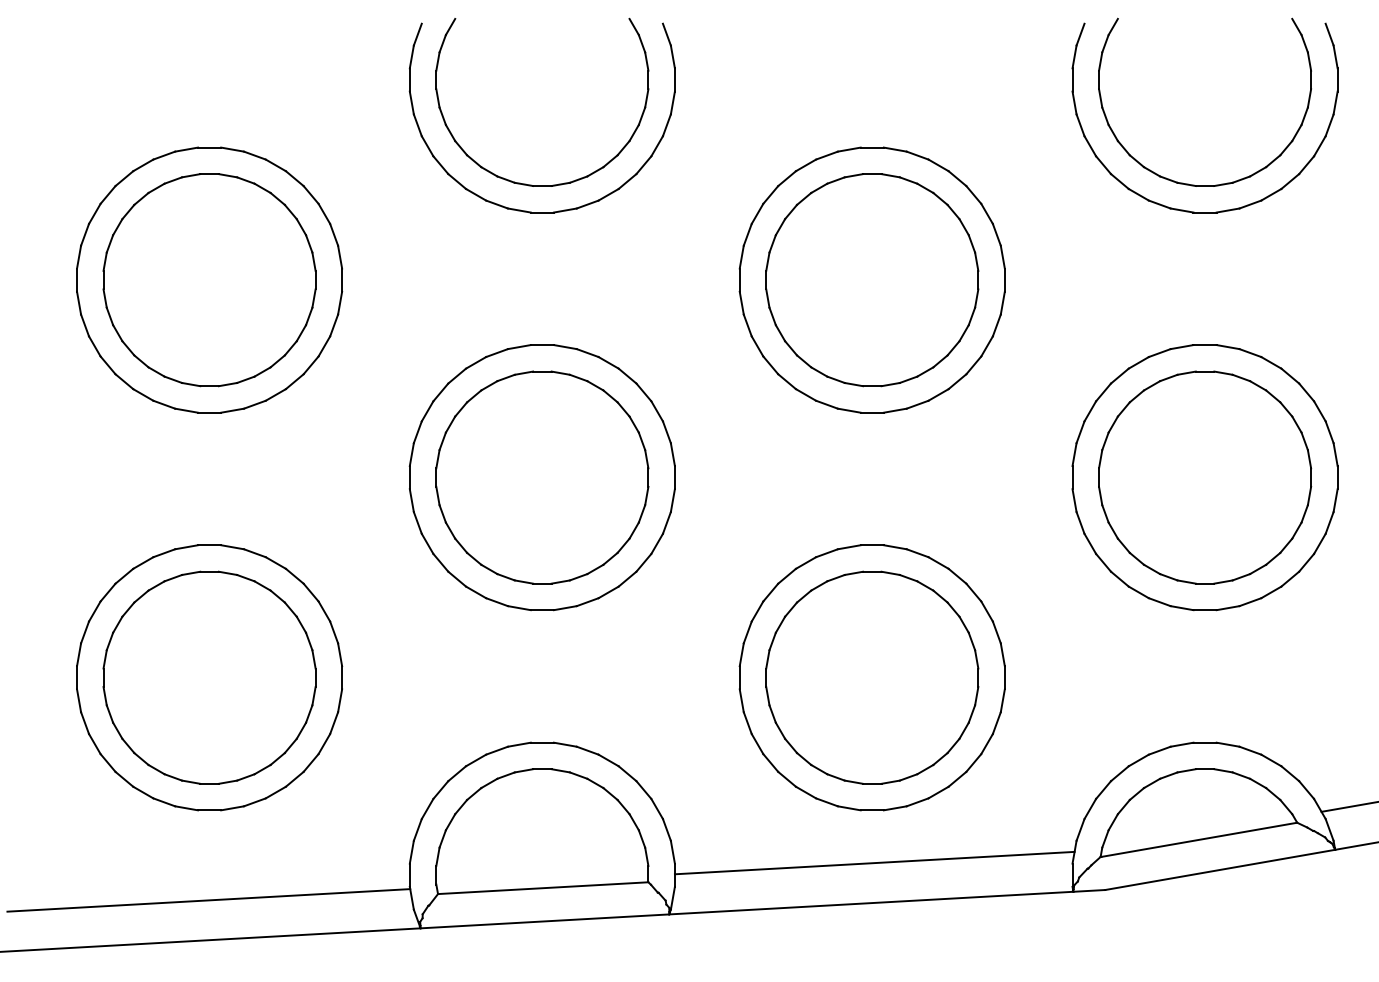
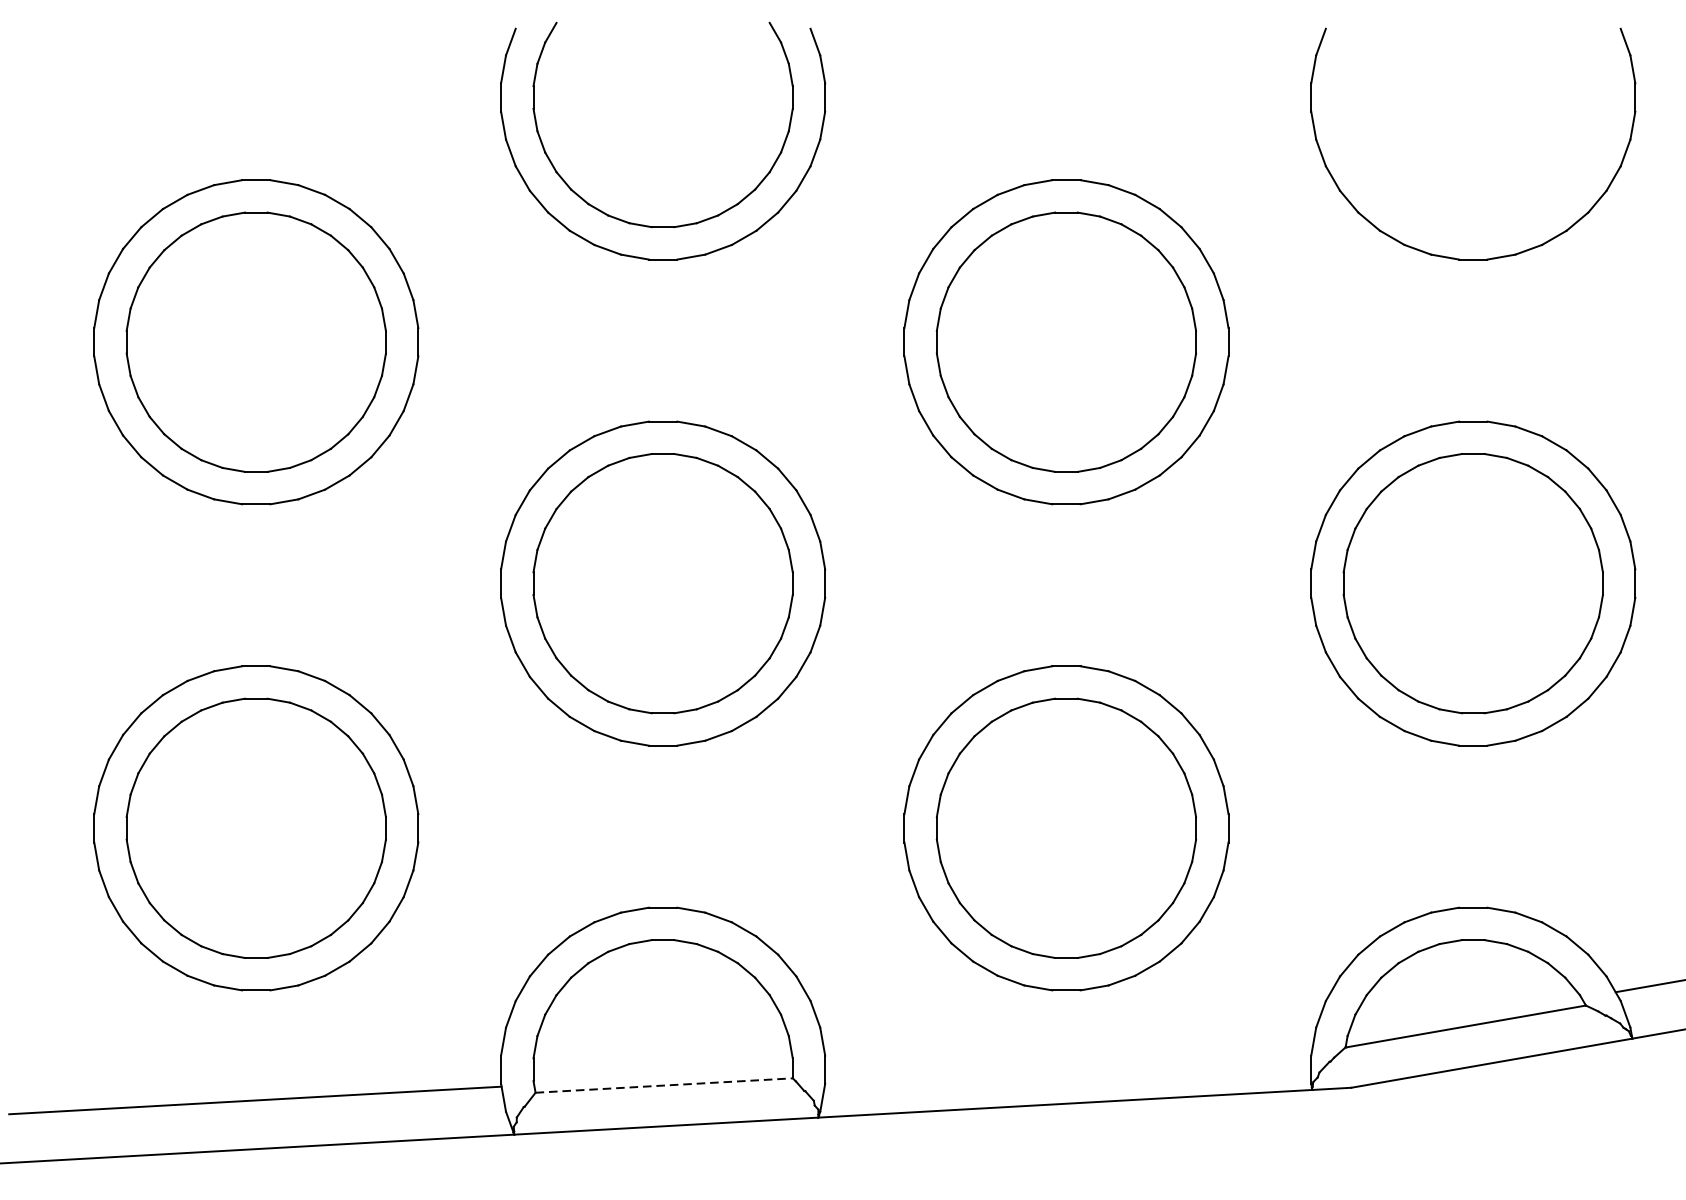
part: (1188, 183) -> (1453, 224), removed
line: (874, 862) -> (1069, 1054), removed
line: (543, 888) -> (664, 1085), solid -> dashed

